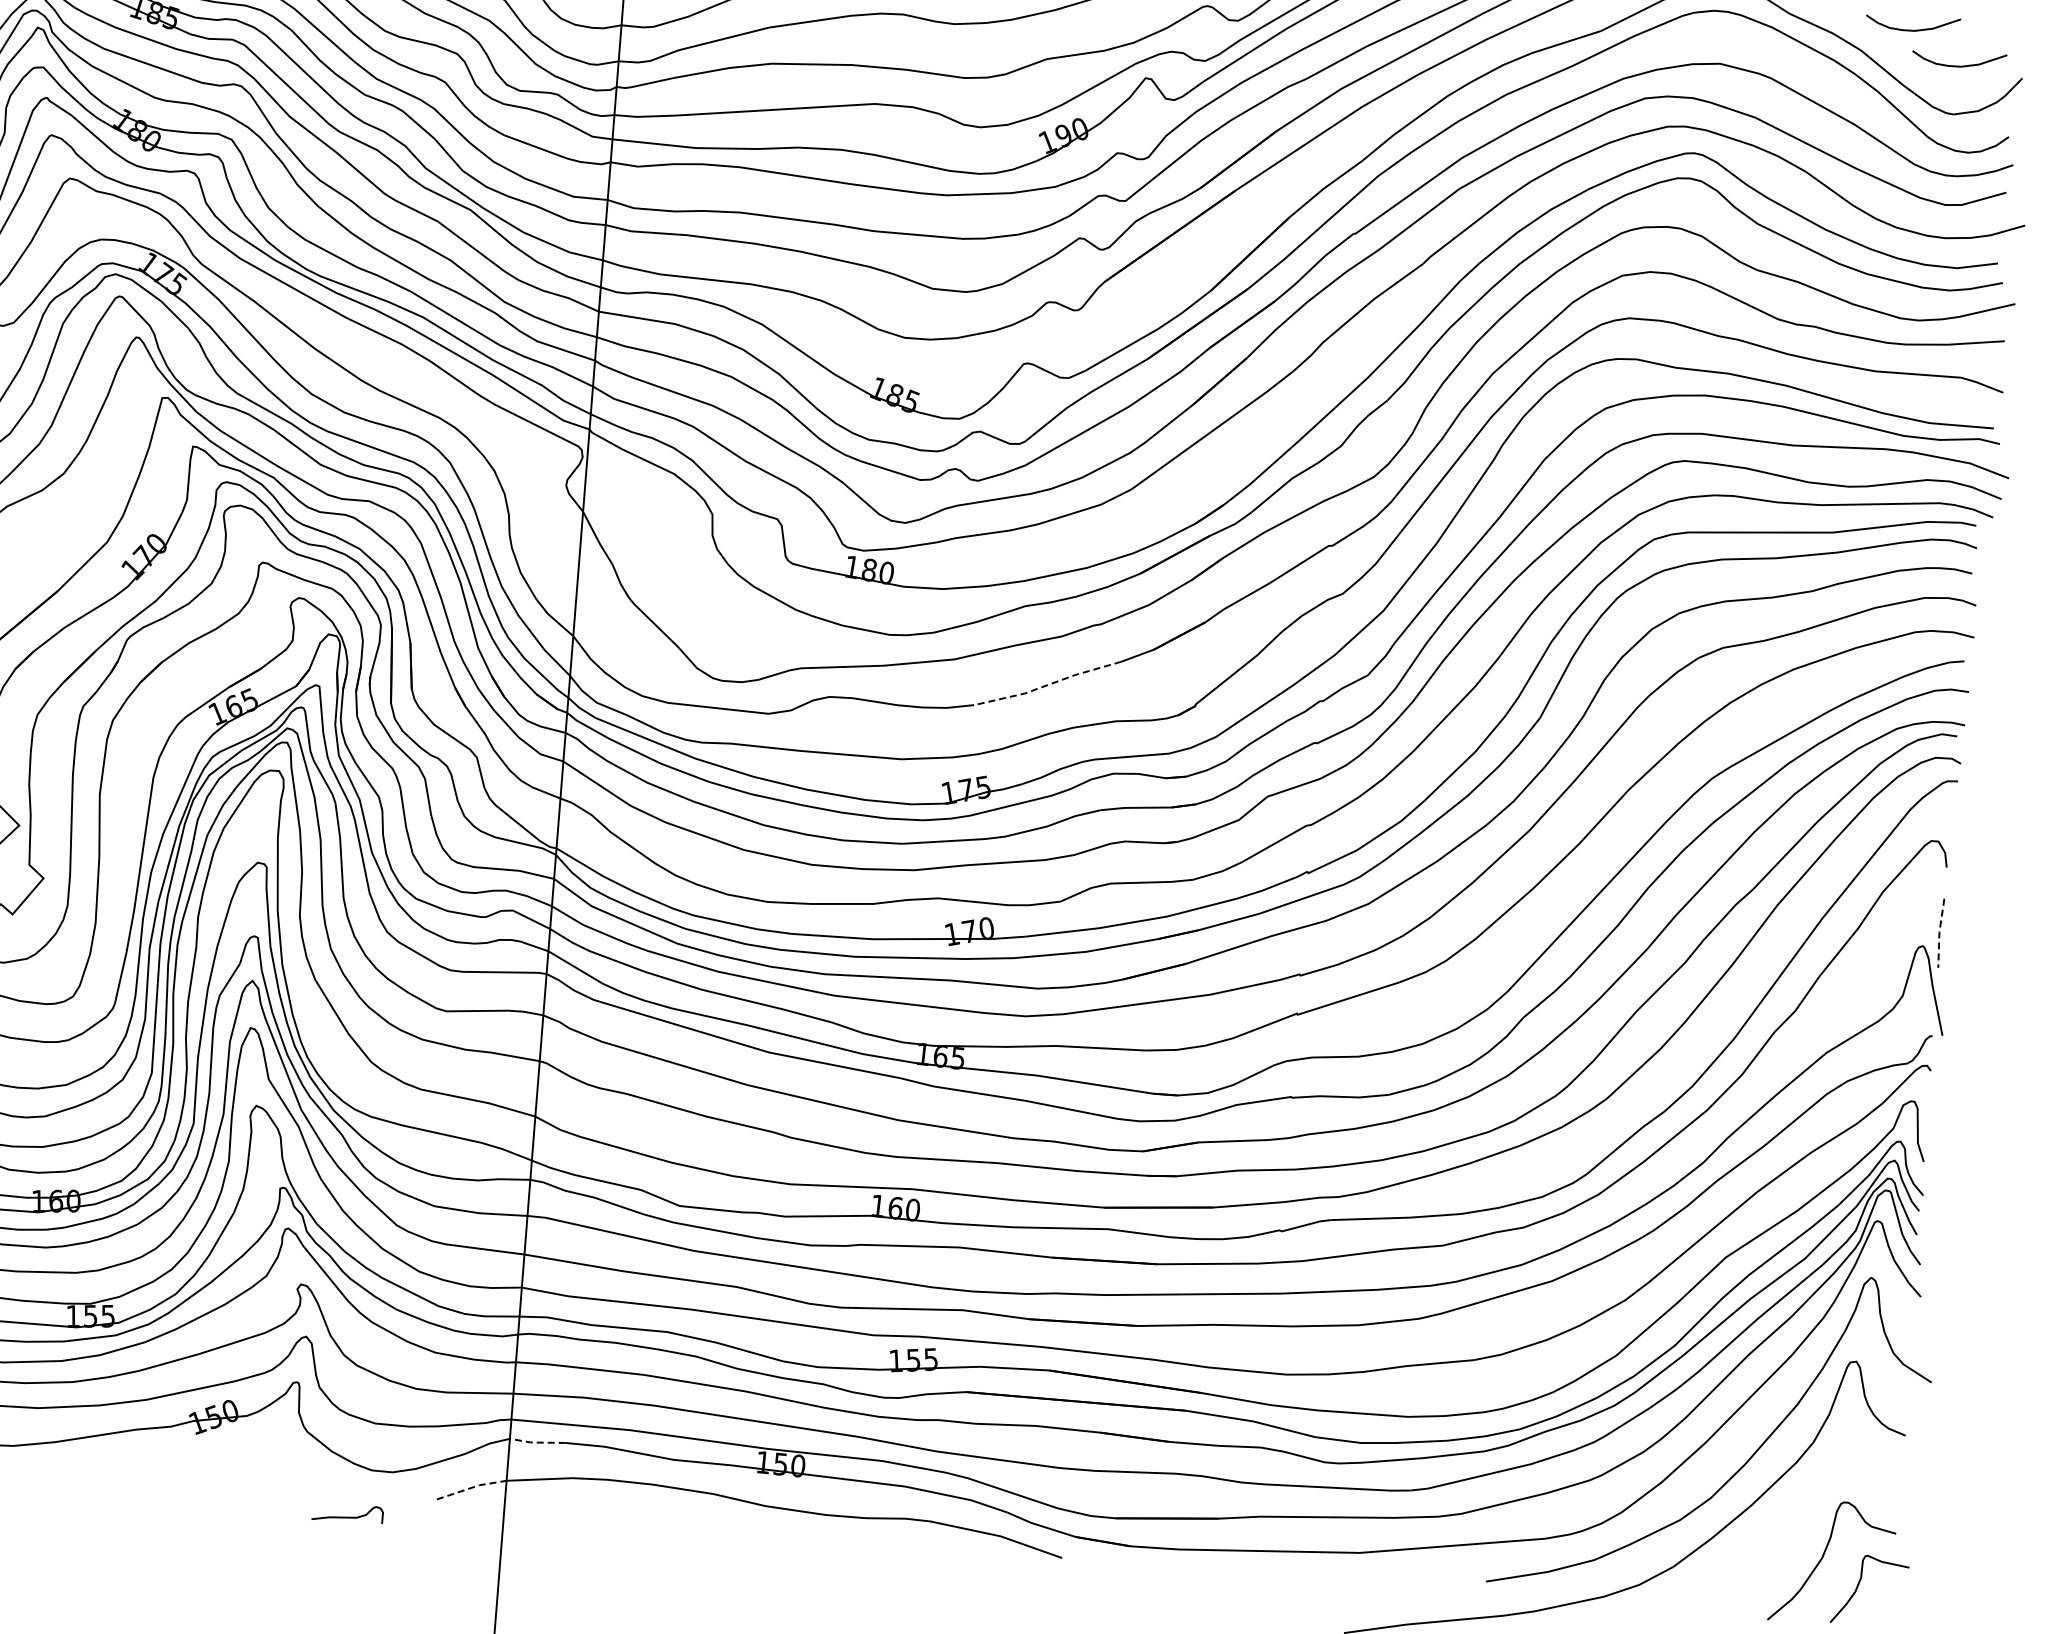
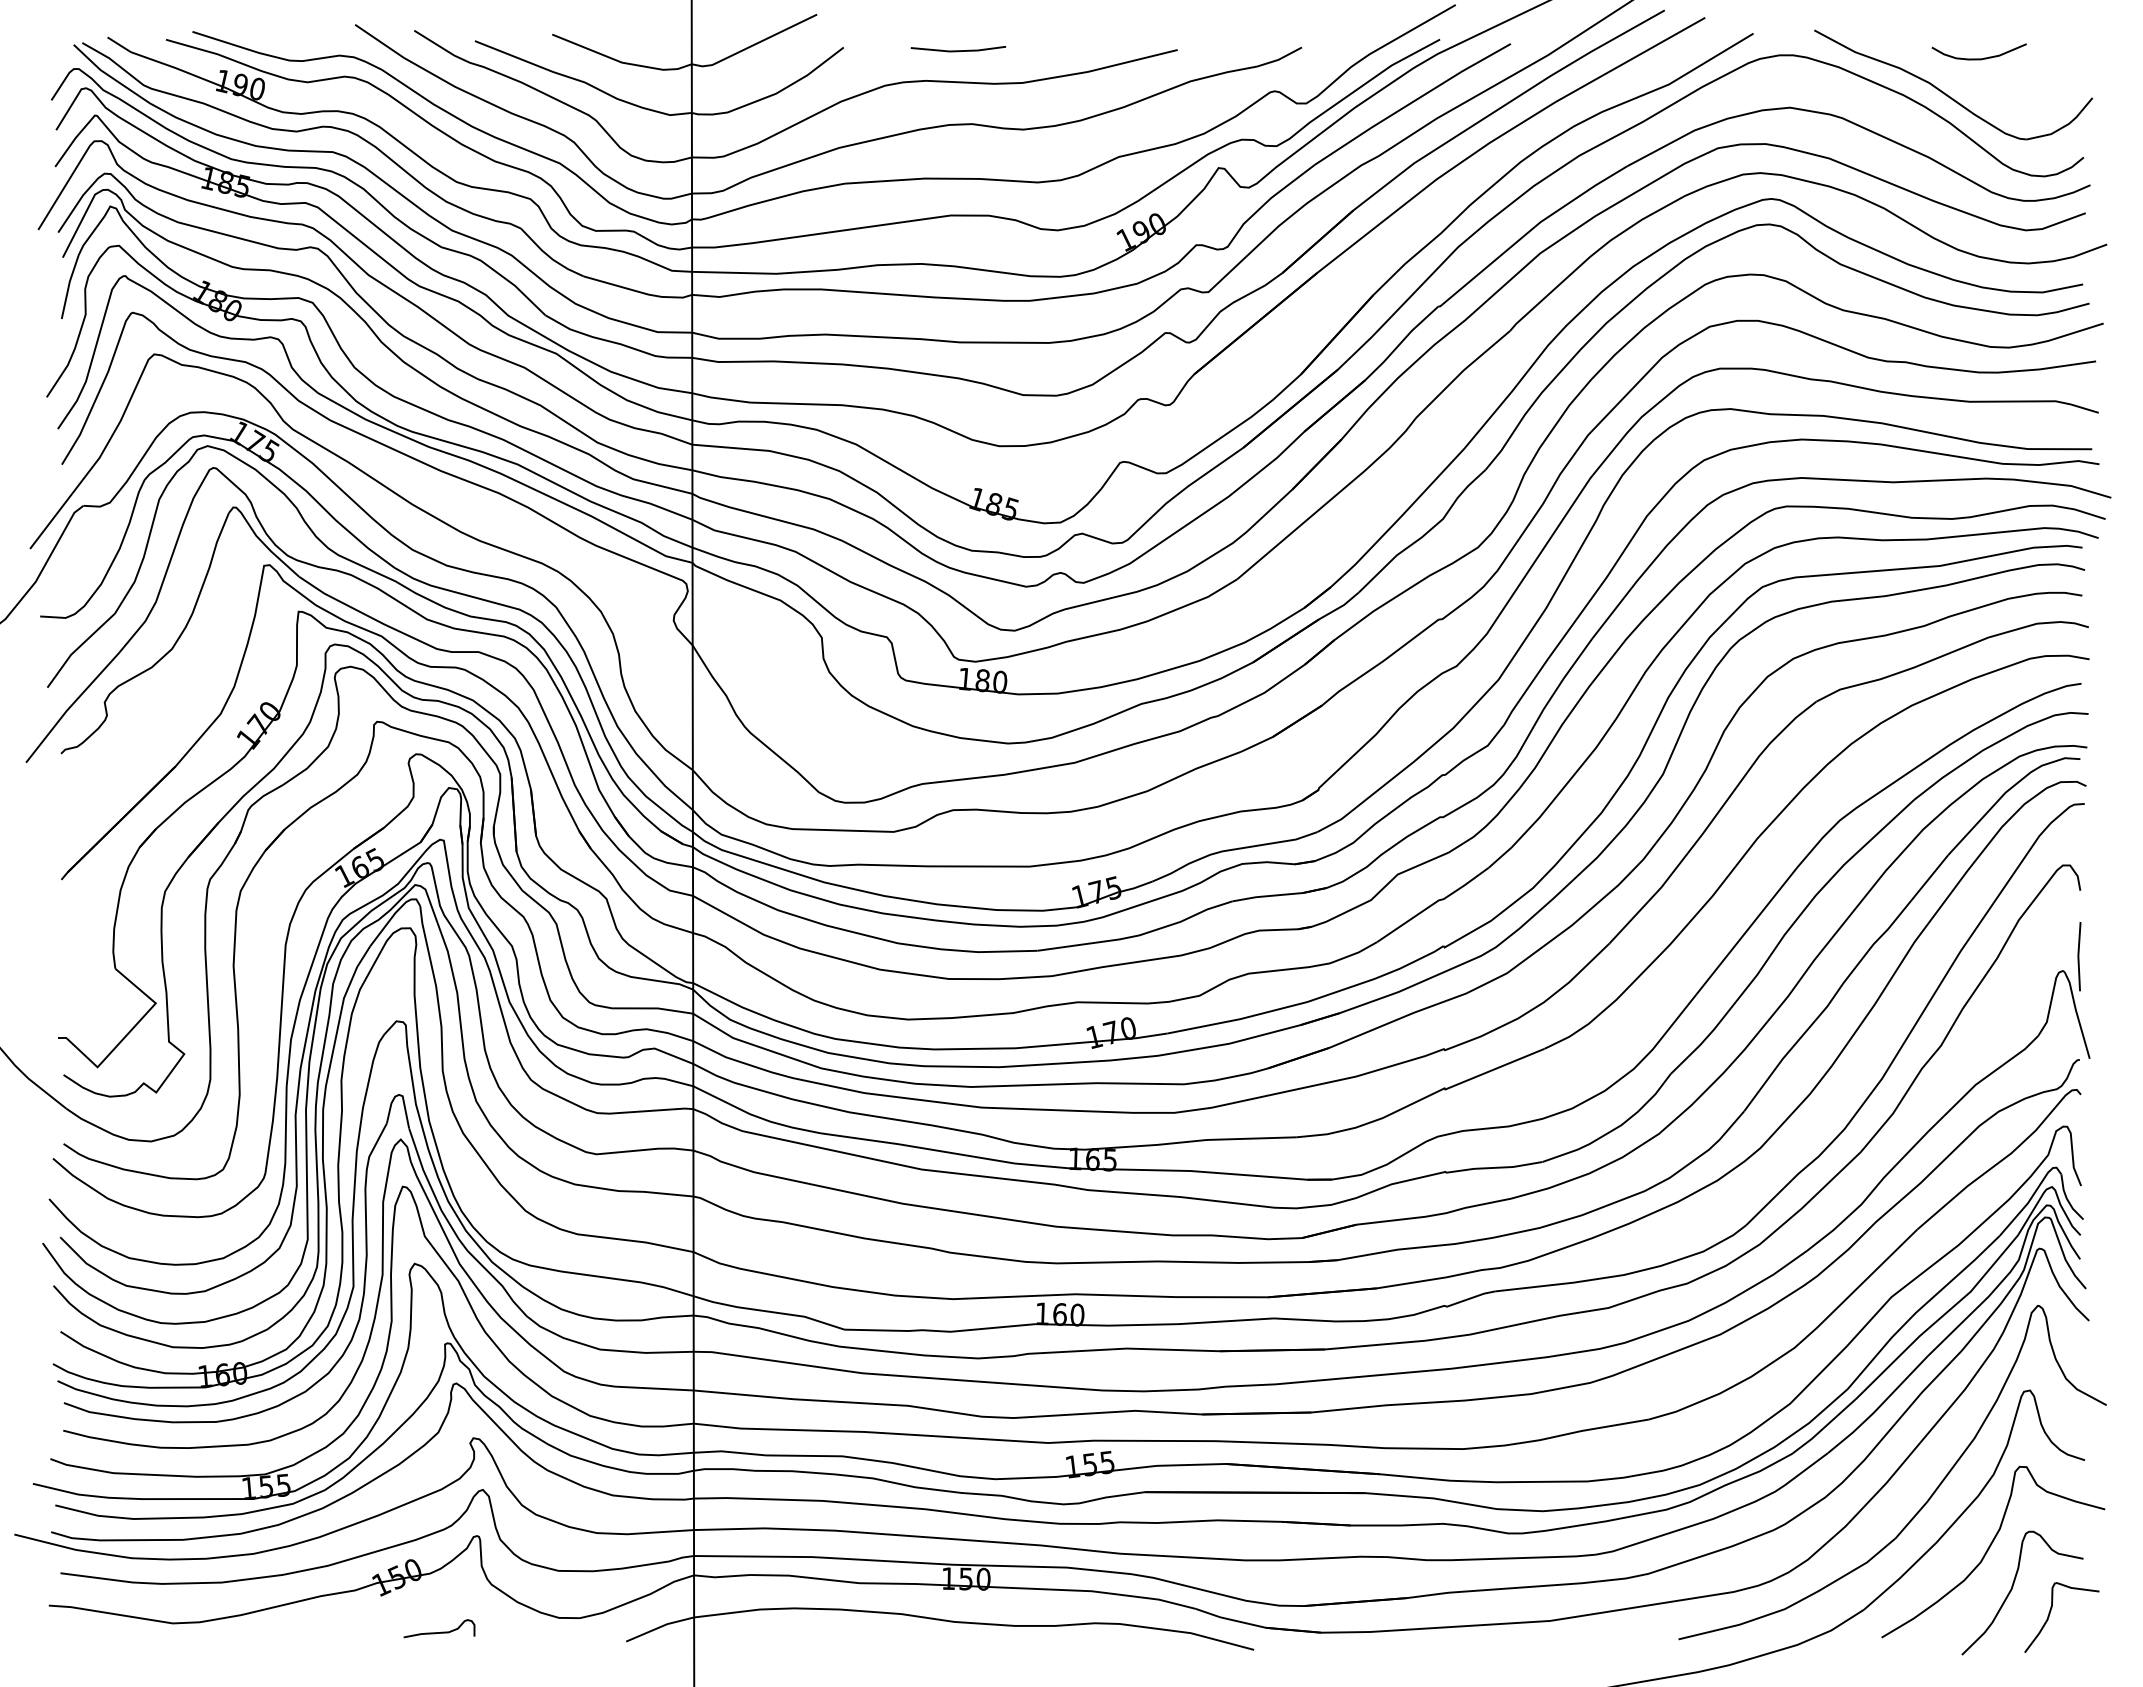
curve: (1958, 65) -> (2027, 90), removed
line: (1048, 684) -> (1170, 780), dashed -> solid
line: (1939, 932) -> (2078, 956), dashed -> solid
line: (536, 1442) -> (720, 1576), dashed -> solid
line: (471, 1488) -> (659, 1627), dashed -> solid
curve: (349, 1516) -> (441, 1631), moved
curve: (1803, 1516) -> (1989, 1549), added

